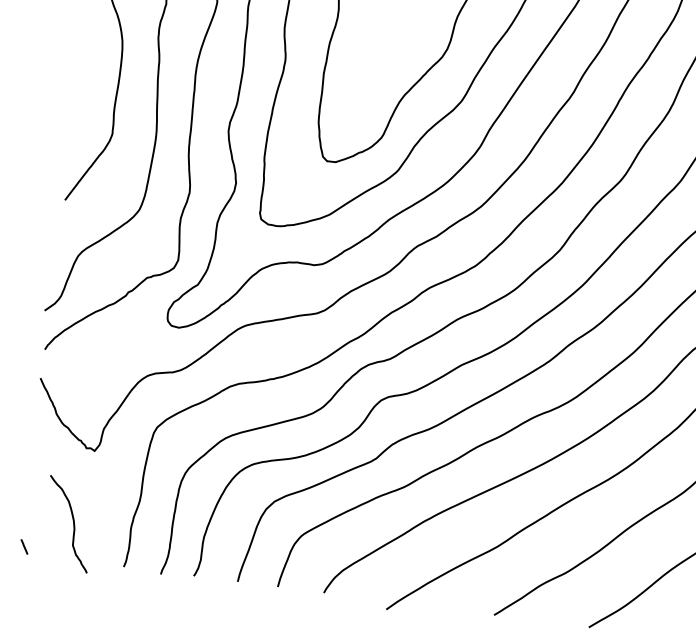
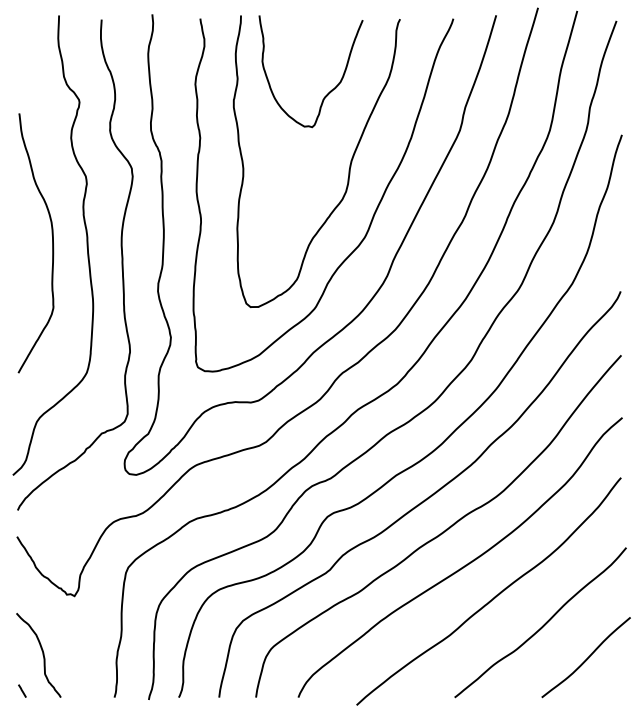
curve: (72, 524) -> (42, 655), moved

